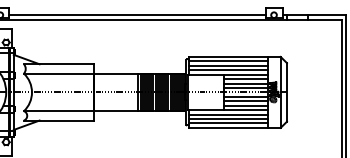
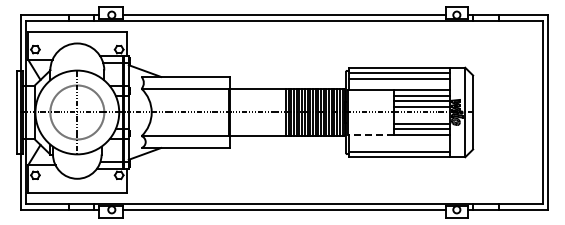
line: (228, 70) -> (399, 84), removed
line: (245, 97) -> (421, 118), removed
line: (205, 109) -> (370, 134), solid -> dashed
line: (228, 114) -> (399, 140), removed
line: (228, 119) -> (399, 146), removed

